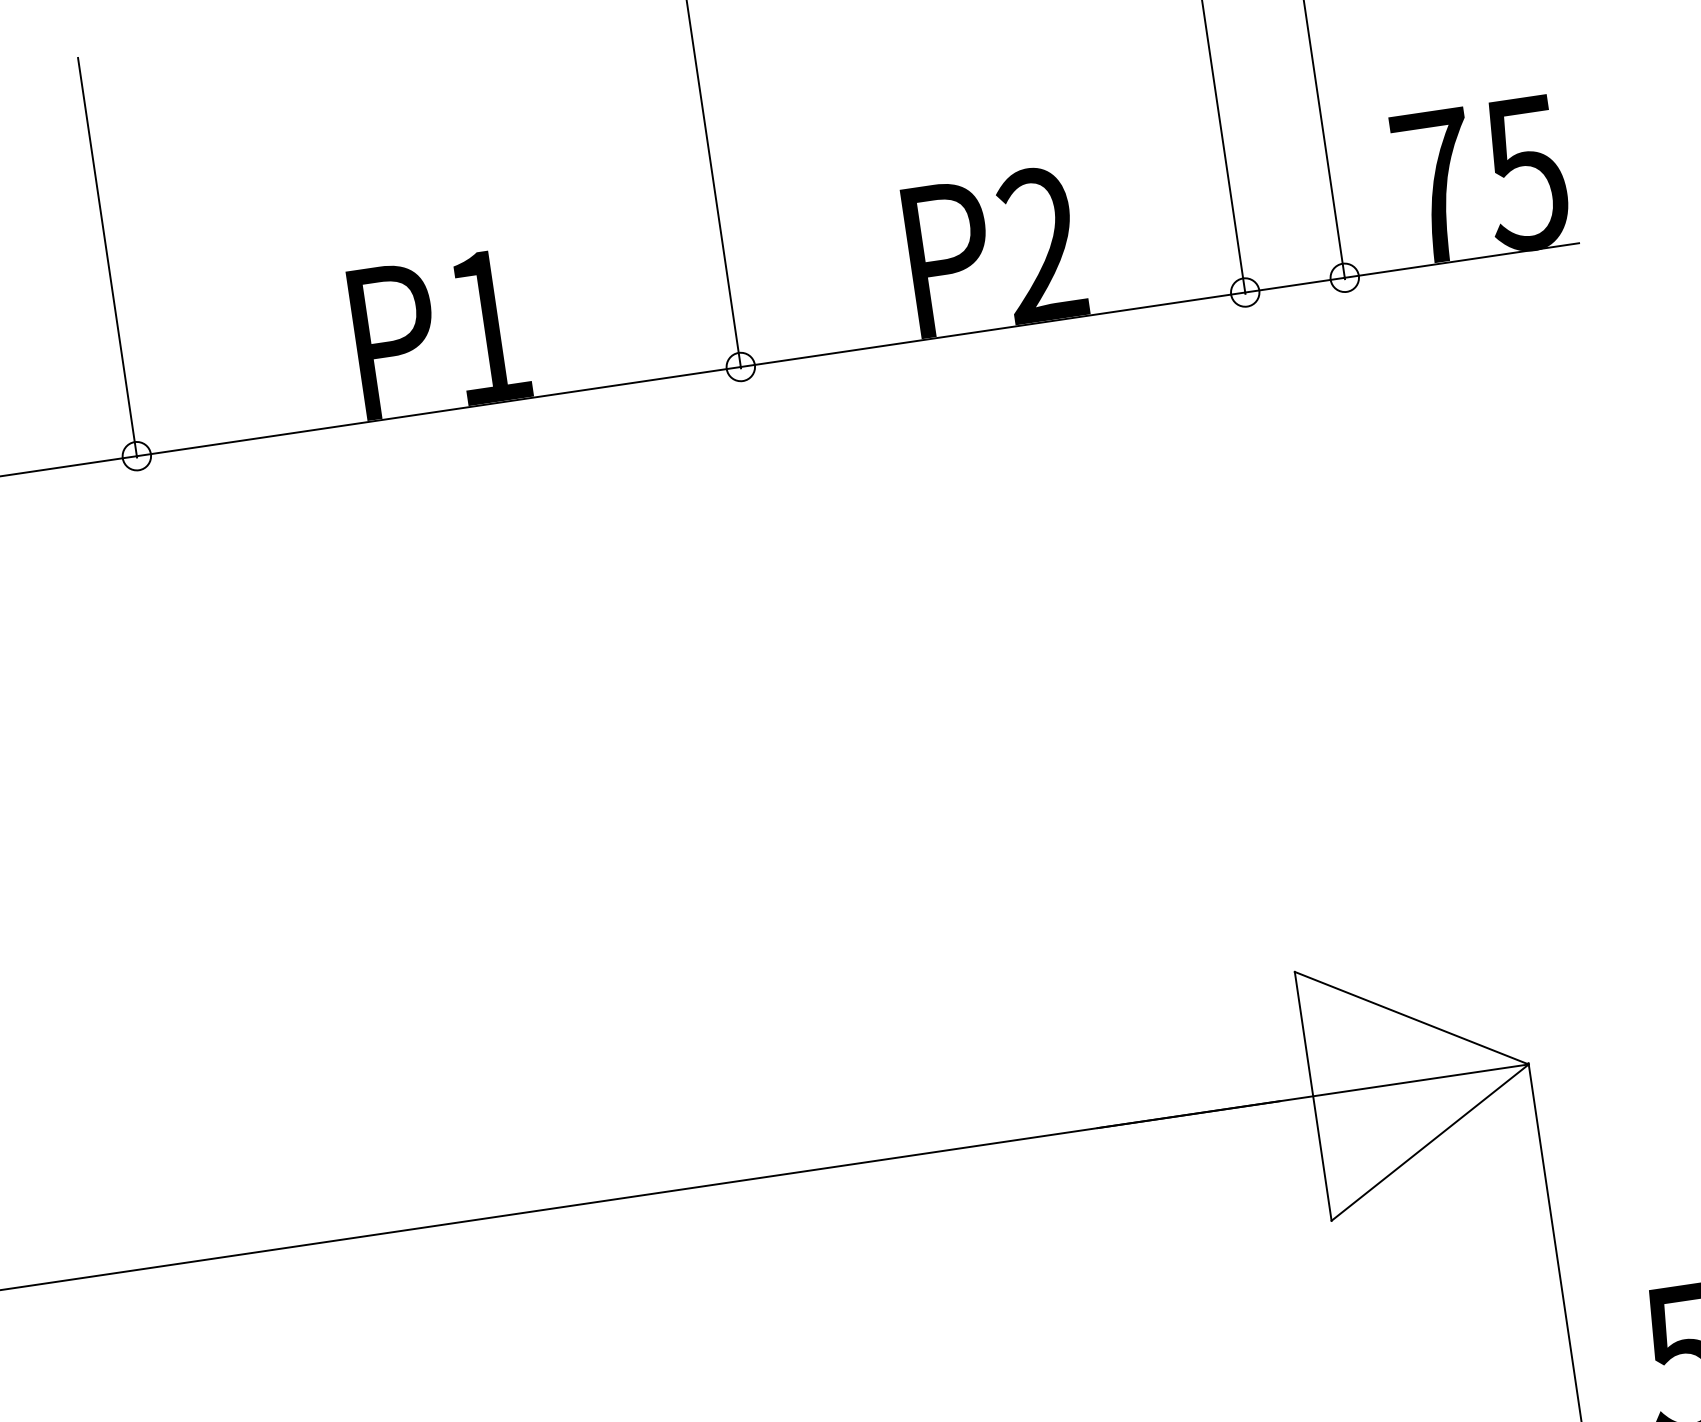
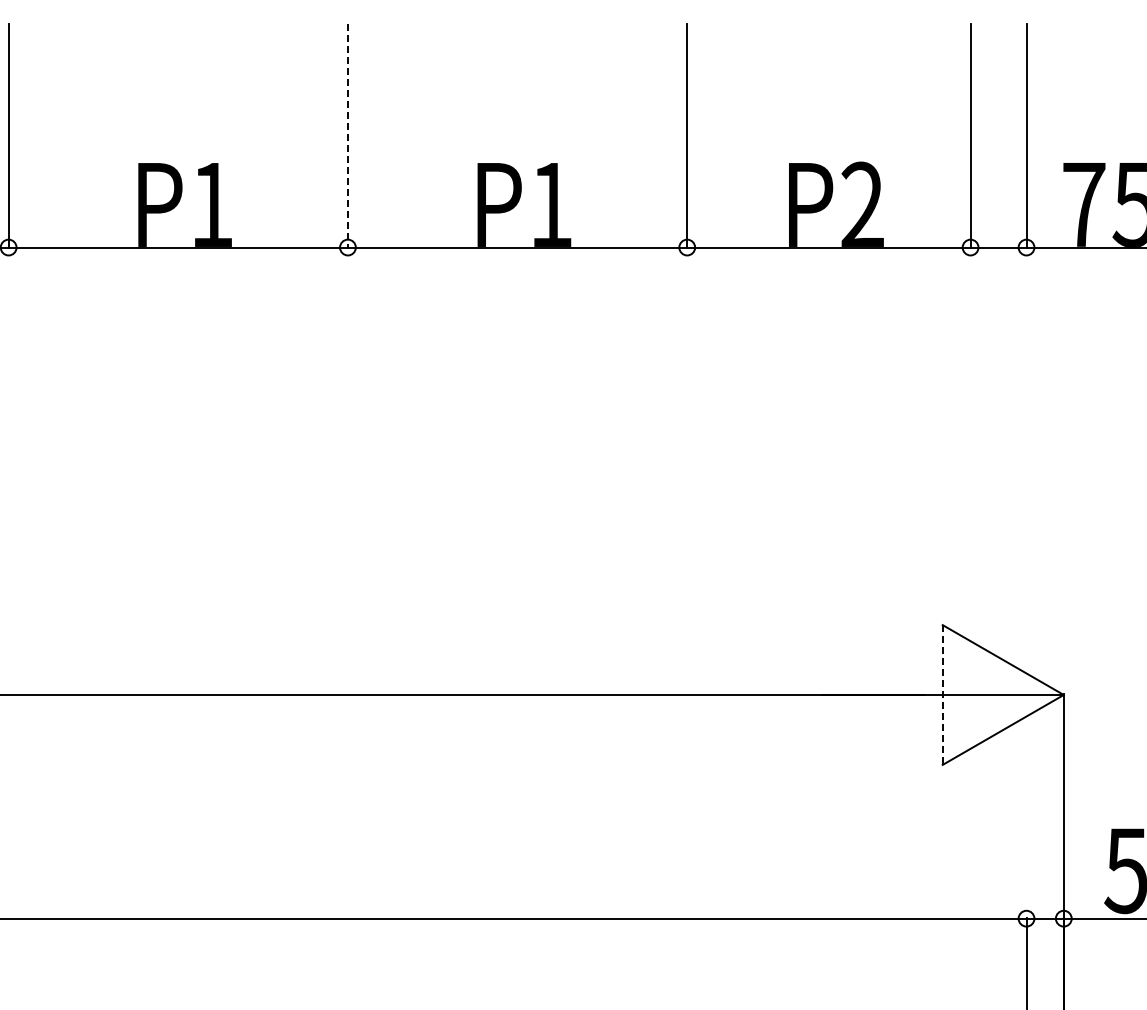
line: (106, 258) -> (347, 136), solid -> dashed
line: (1312, 1097) -> (942, 695), solid -> dashed

